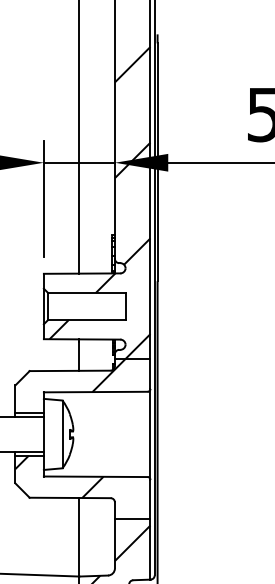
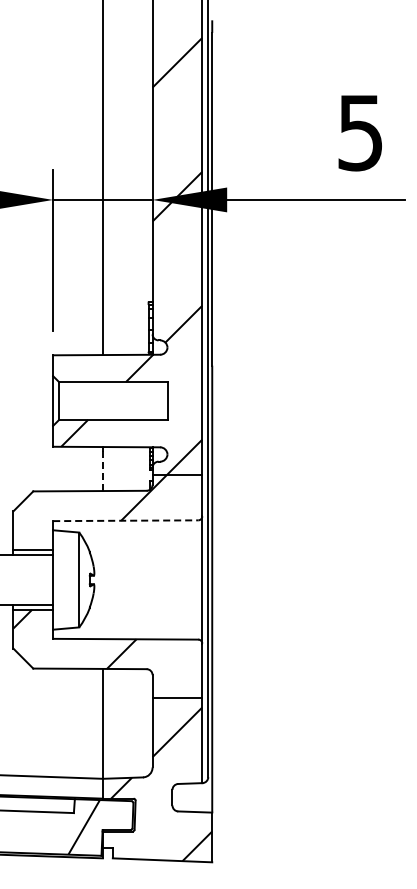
line: (79, 356) -> (102, 470), solid -> dashed
line: (95, 391) -> (125, 520), solid -> dashed

